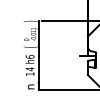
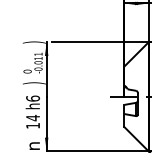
text: (30, 46) -> (33, 82), ( -> )

